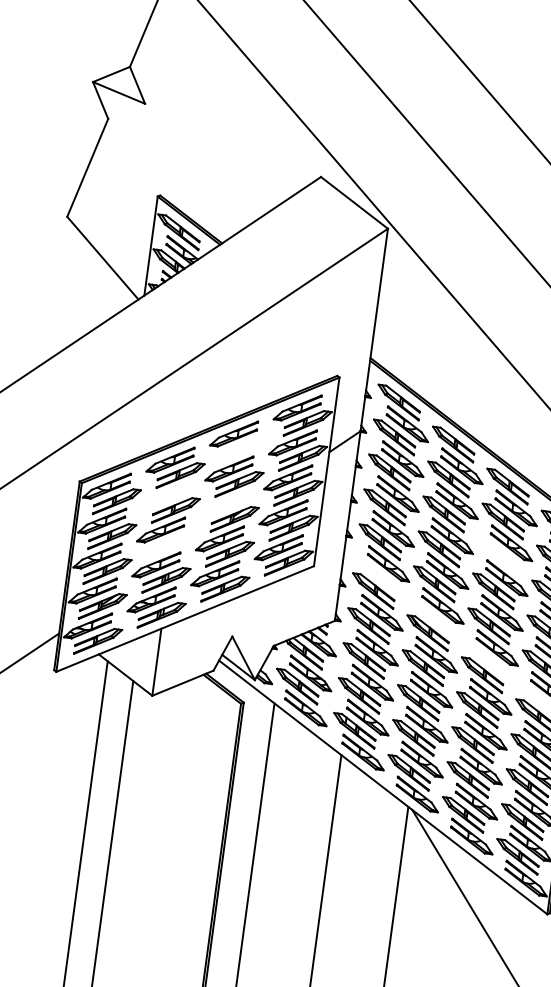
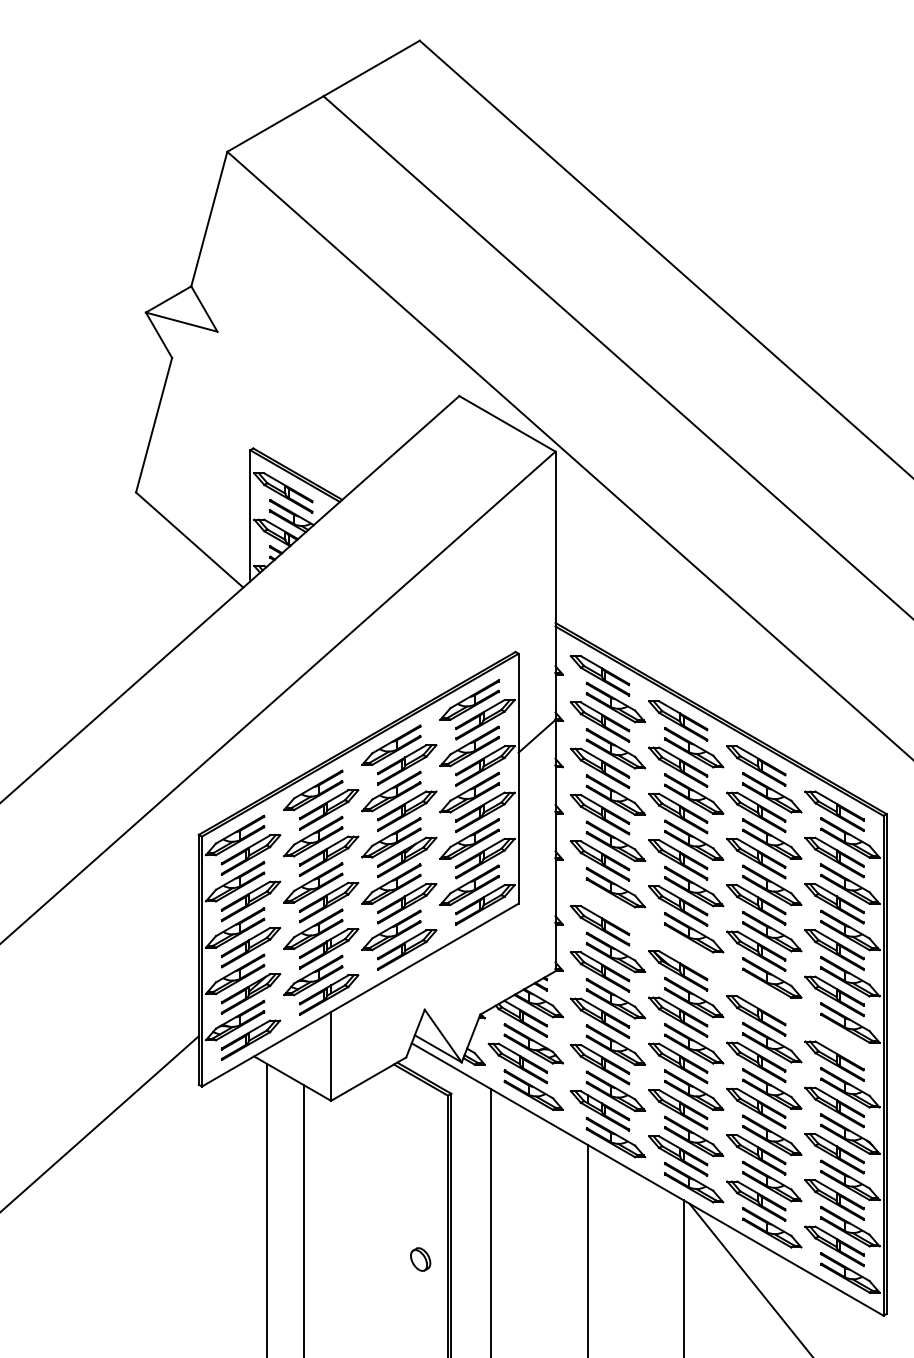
part: (244, 449) -> (407, 764), added
part: (166, 494) -> (313, 836), added
part: (224, 503) -> (391, 837), added
part: (171, 545) -> (329, 902), added
part: (498, 556) -> (756, 858), added
part: (203, 824) -> (420, 1259), added

